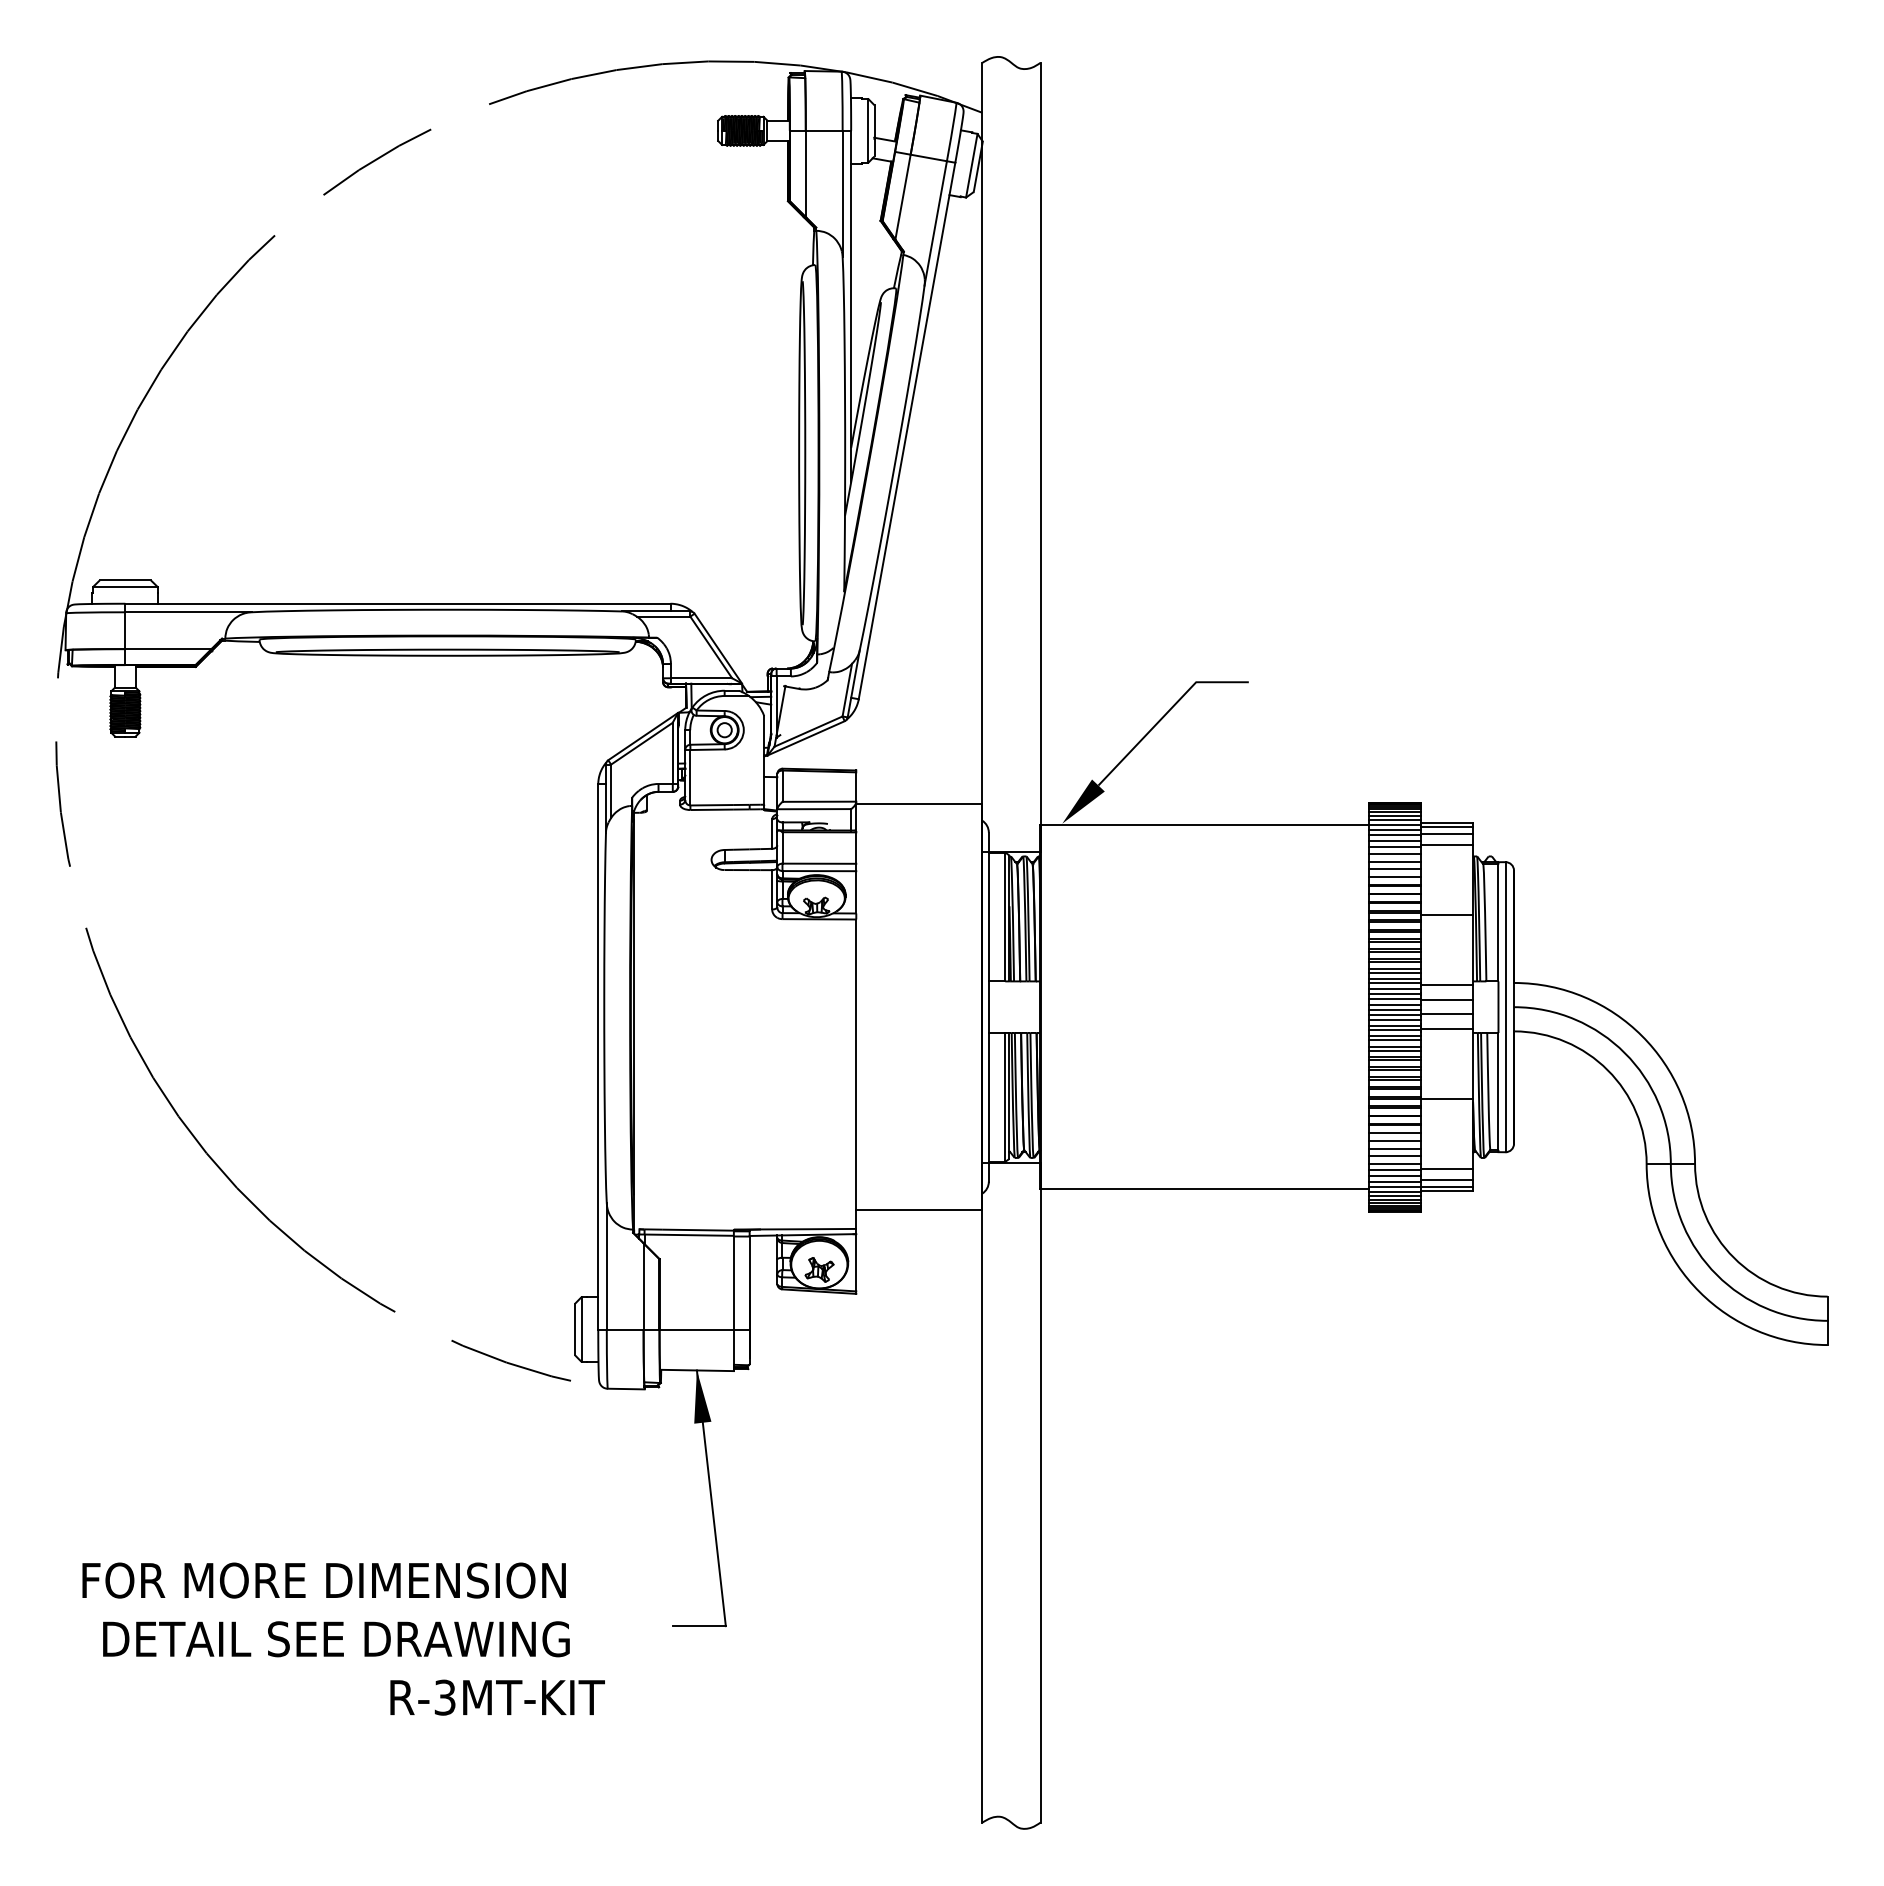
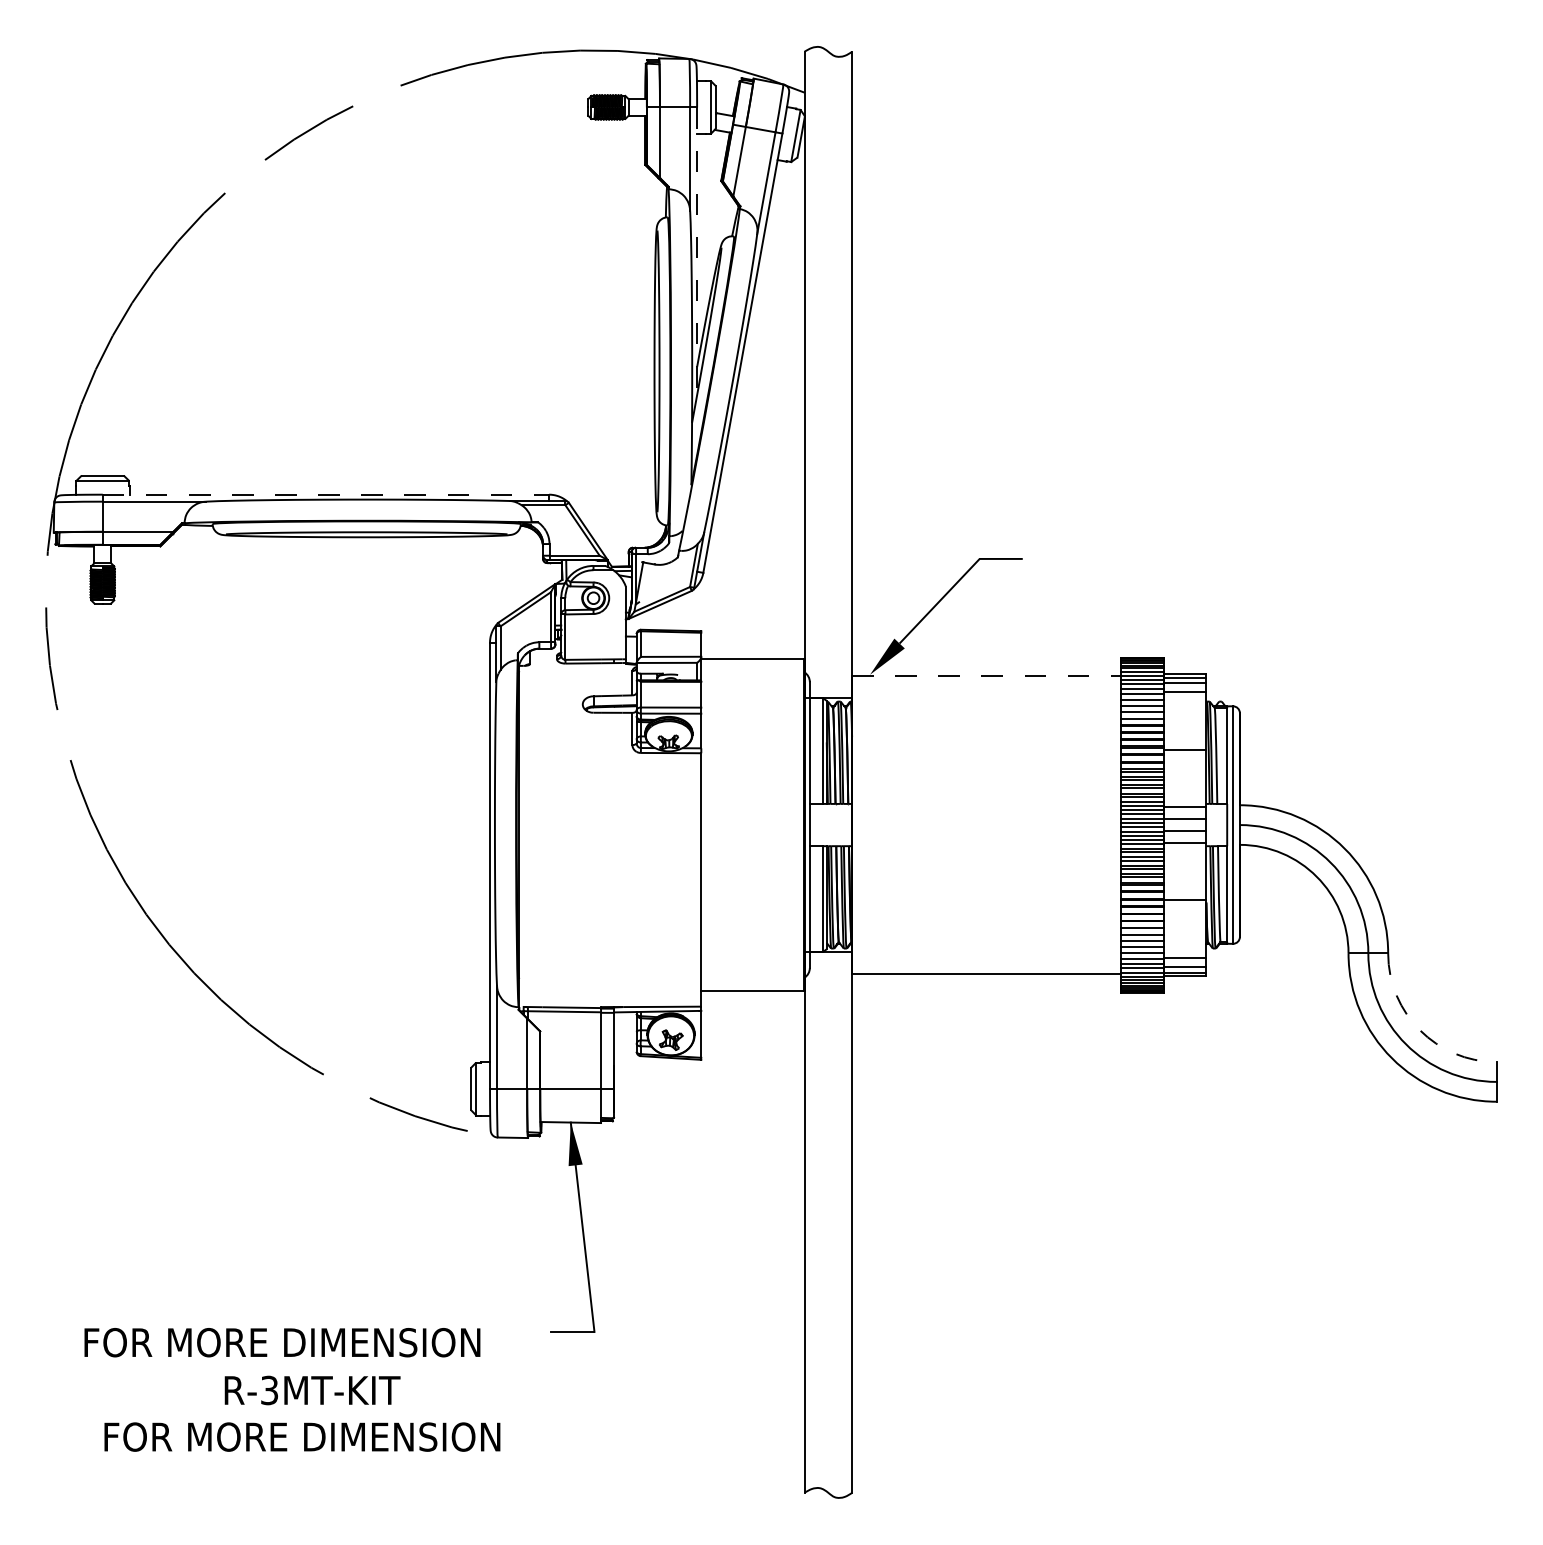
line: (851, 306) -> (697, 251), solid -> dashed
line: (397, 603) -> (325, 494), solid -> dashed
line: (1205, 825) -> (987, 676), solid -> dashed
arc: (1733, 1257) -> (1419, 1030), solid -> dashed
text: (323, 1580) -> (301, 1437), moved
text: (346, 1639) -> (283, 1342), DETAIL SEE DRAWING -> FOR MORE DIMENSION
text: (497, 1697) -> (312, 1390), moved

